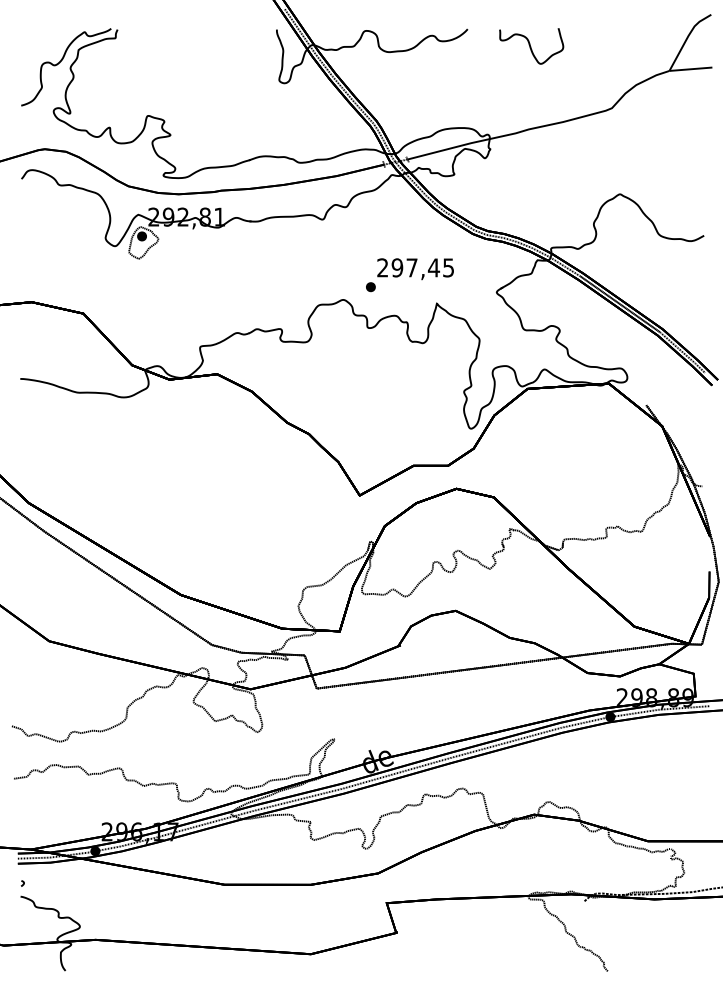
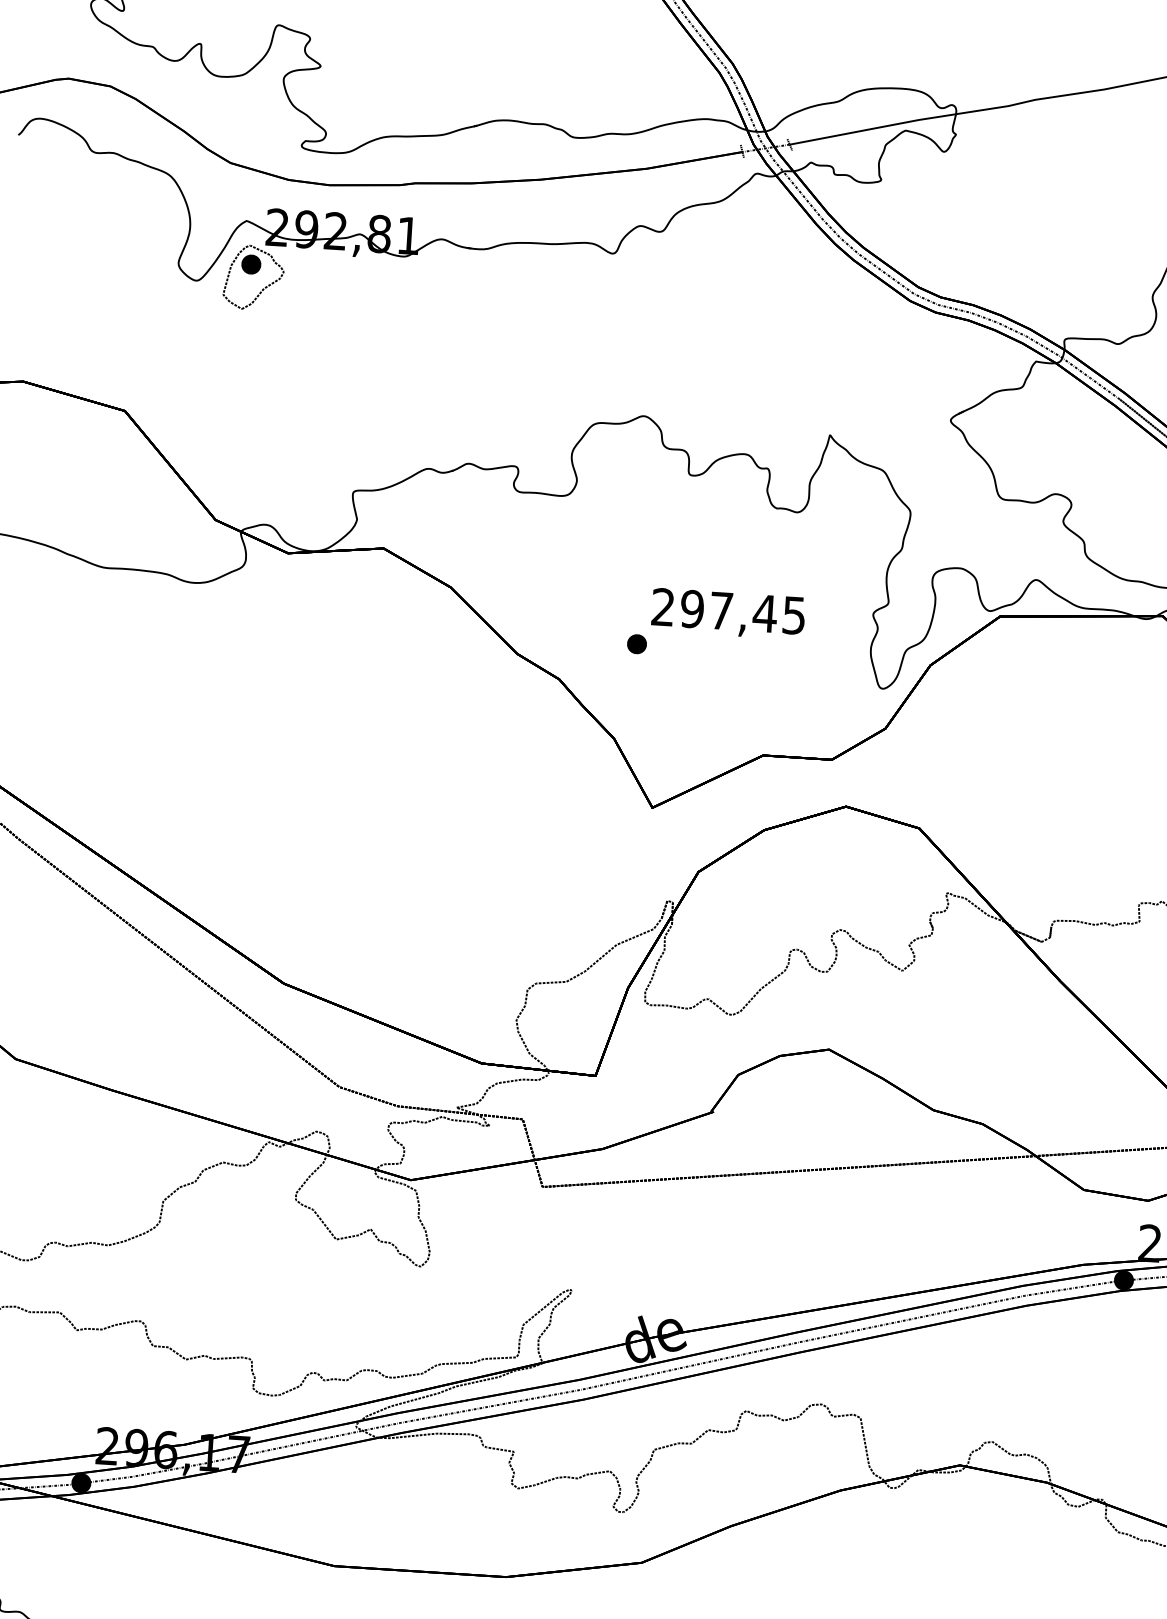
text: (409, 275) -> (715, 625), moved

